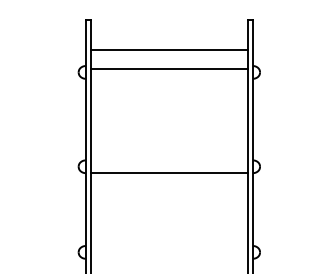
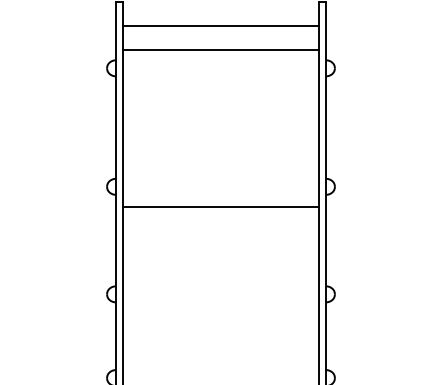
line: (168, 50) -> (220, 26), moved
line: (168, 68) -> (220, 49), moved
line: (168, 172) -> (220, 207), moved

